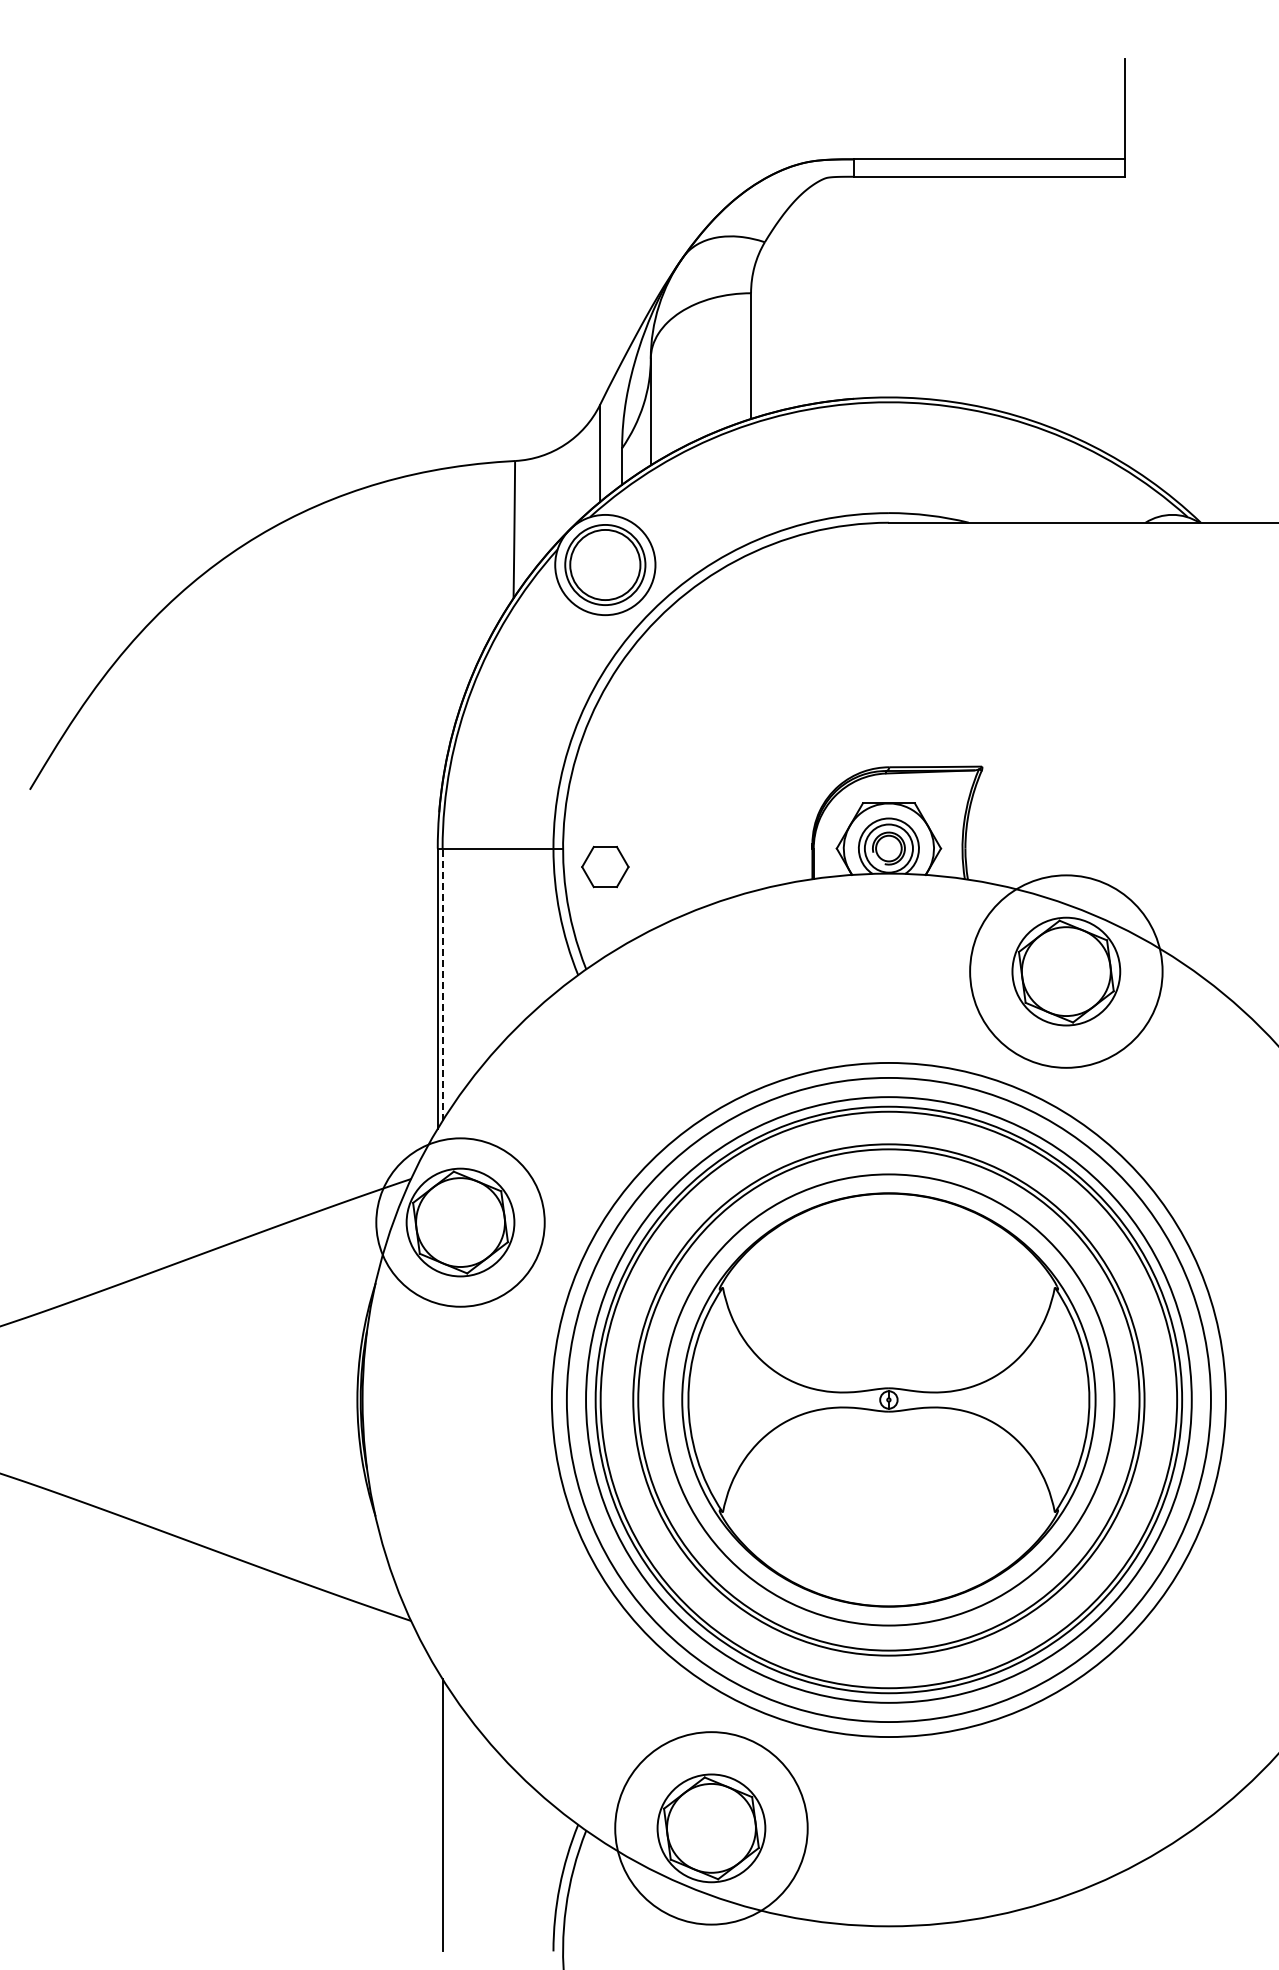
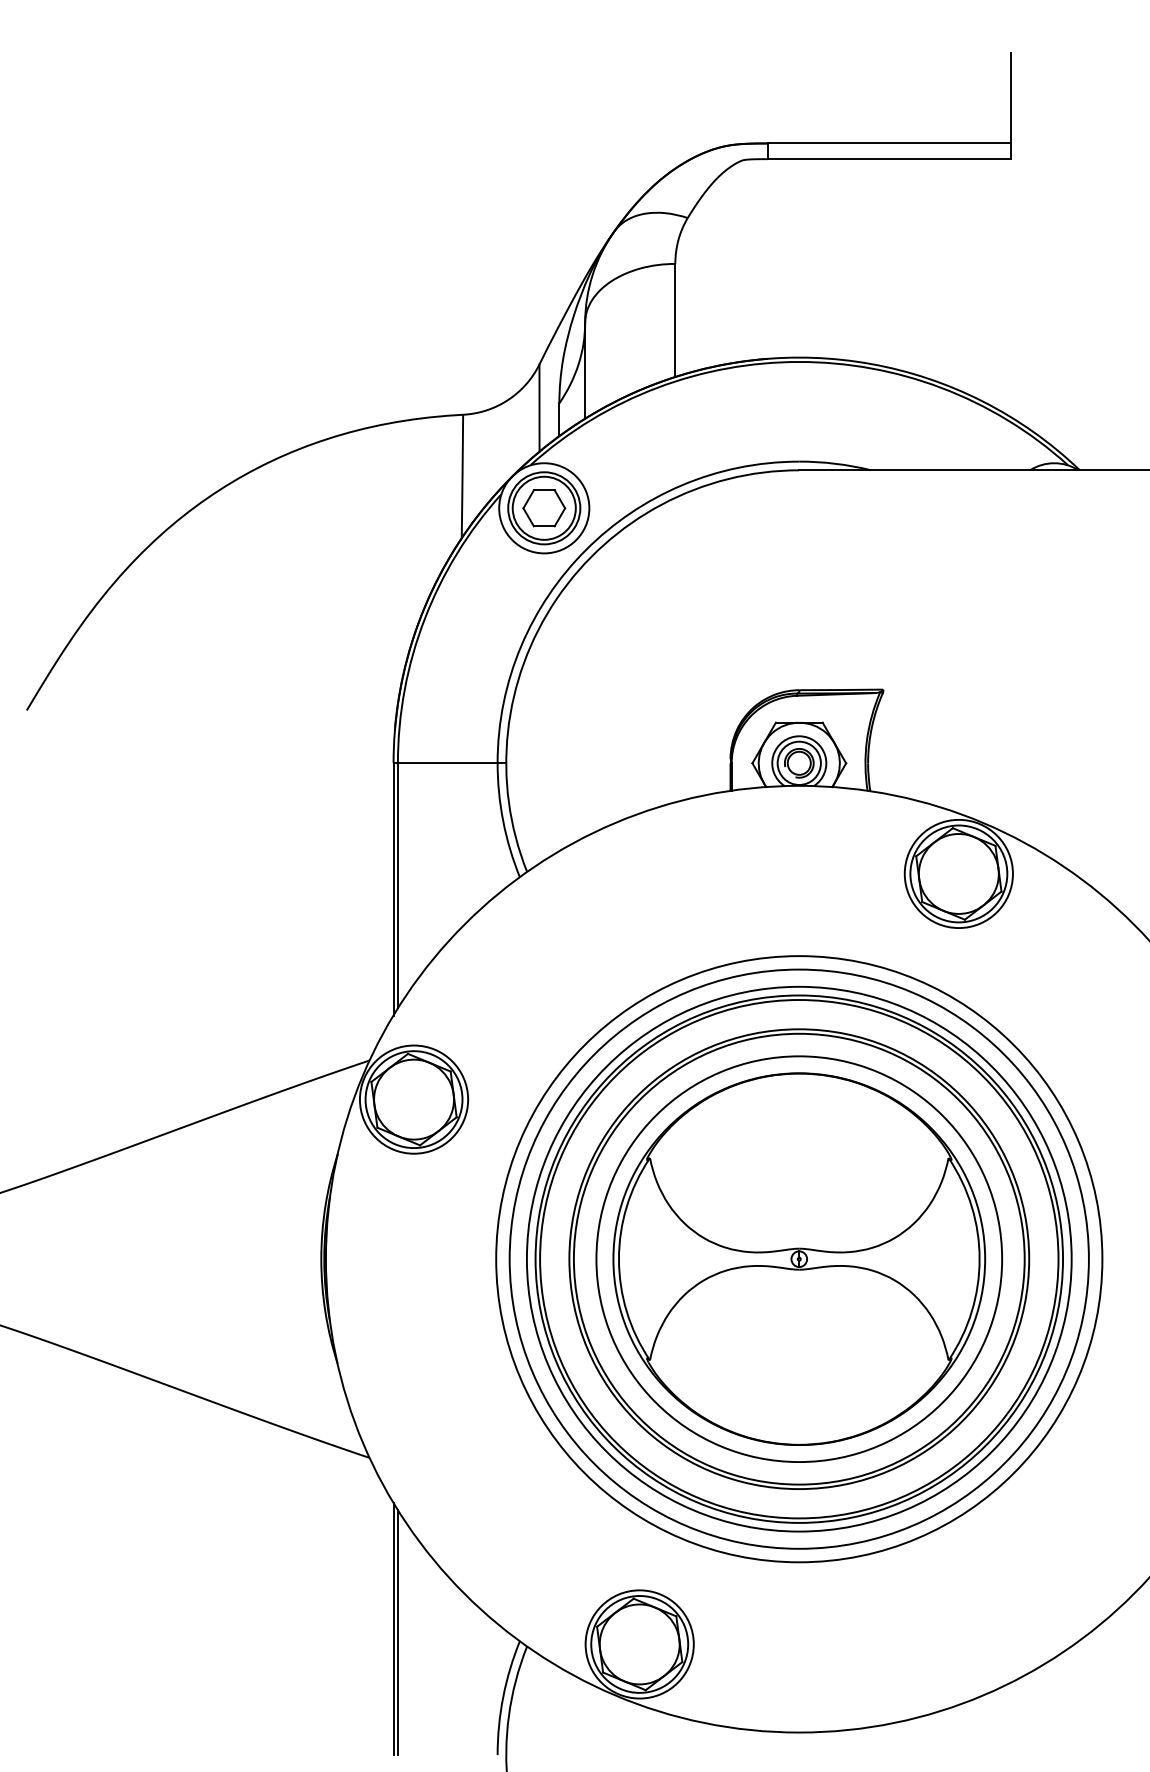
part: (605, 866) -> (544, 507), moved
circle: (1066, 971) -> (959, 873), size x0.62
line: (442, 984) -> (397, 885), dashed -> solid
circle: (460, 1222) -> (414, 1099), size x0.71
line: (437, 1810) -> (393, 1628), added
circle: (711, 1828) -> (639, 1644), size x0.62

